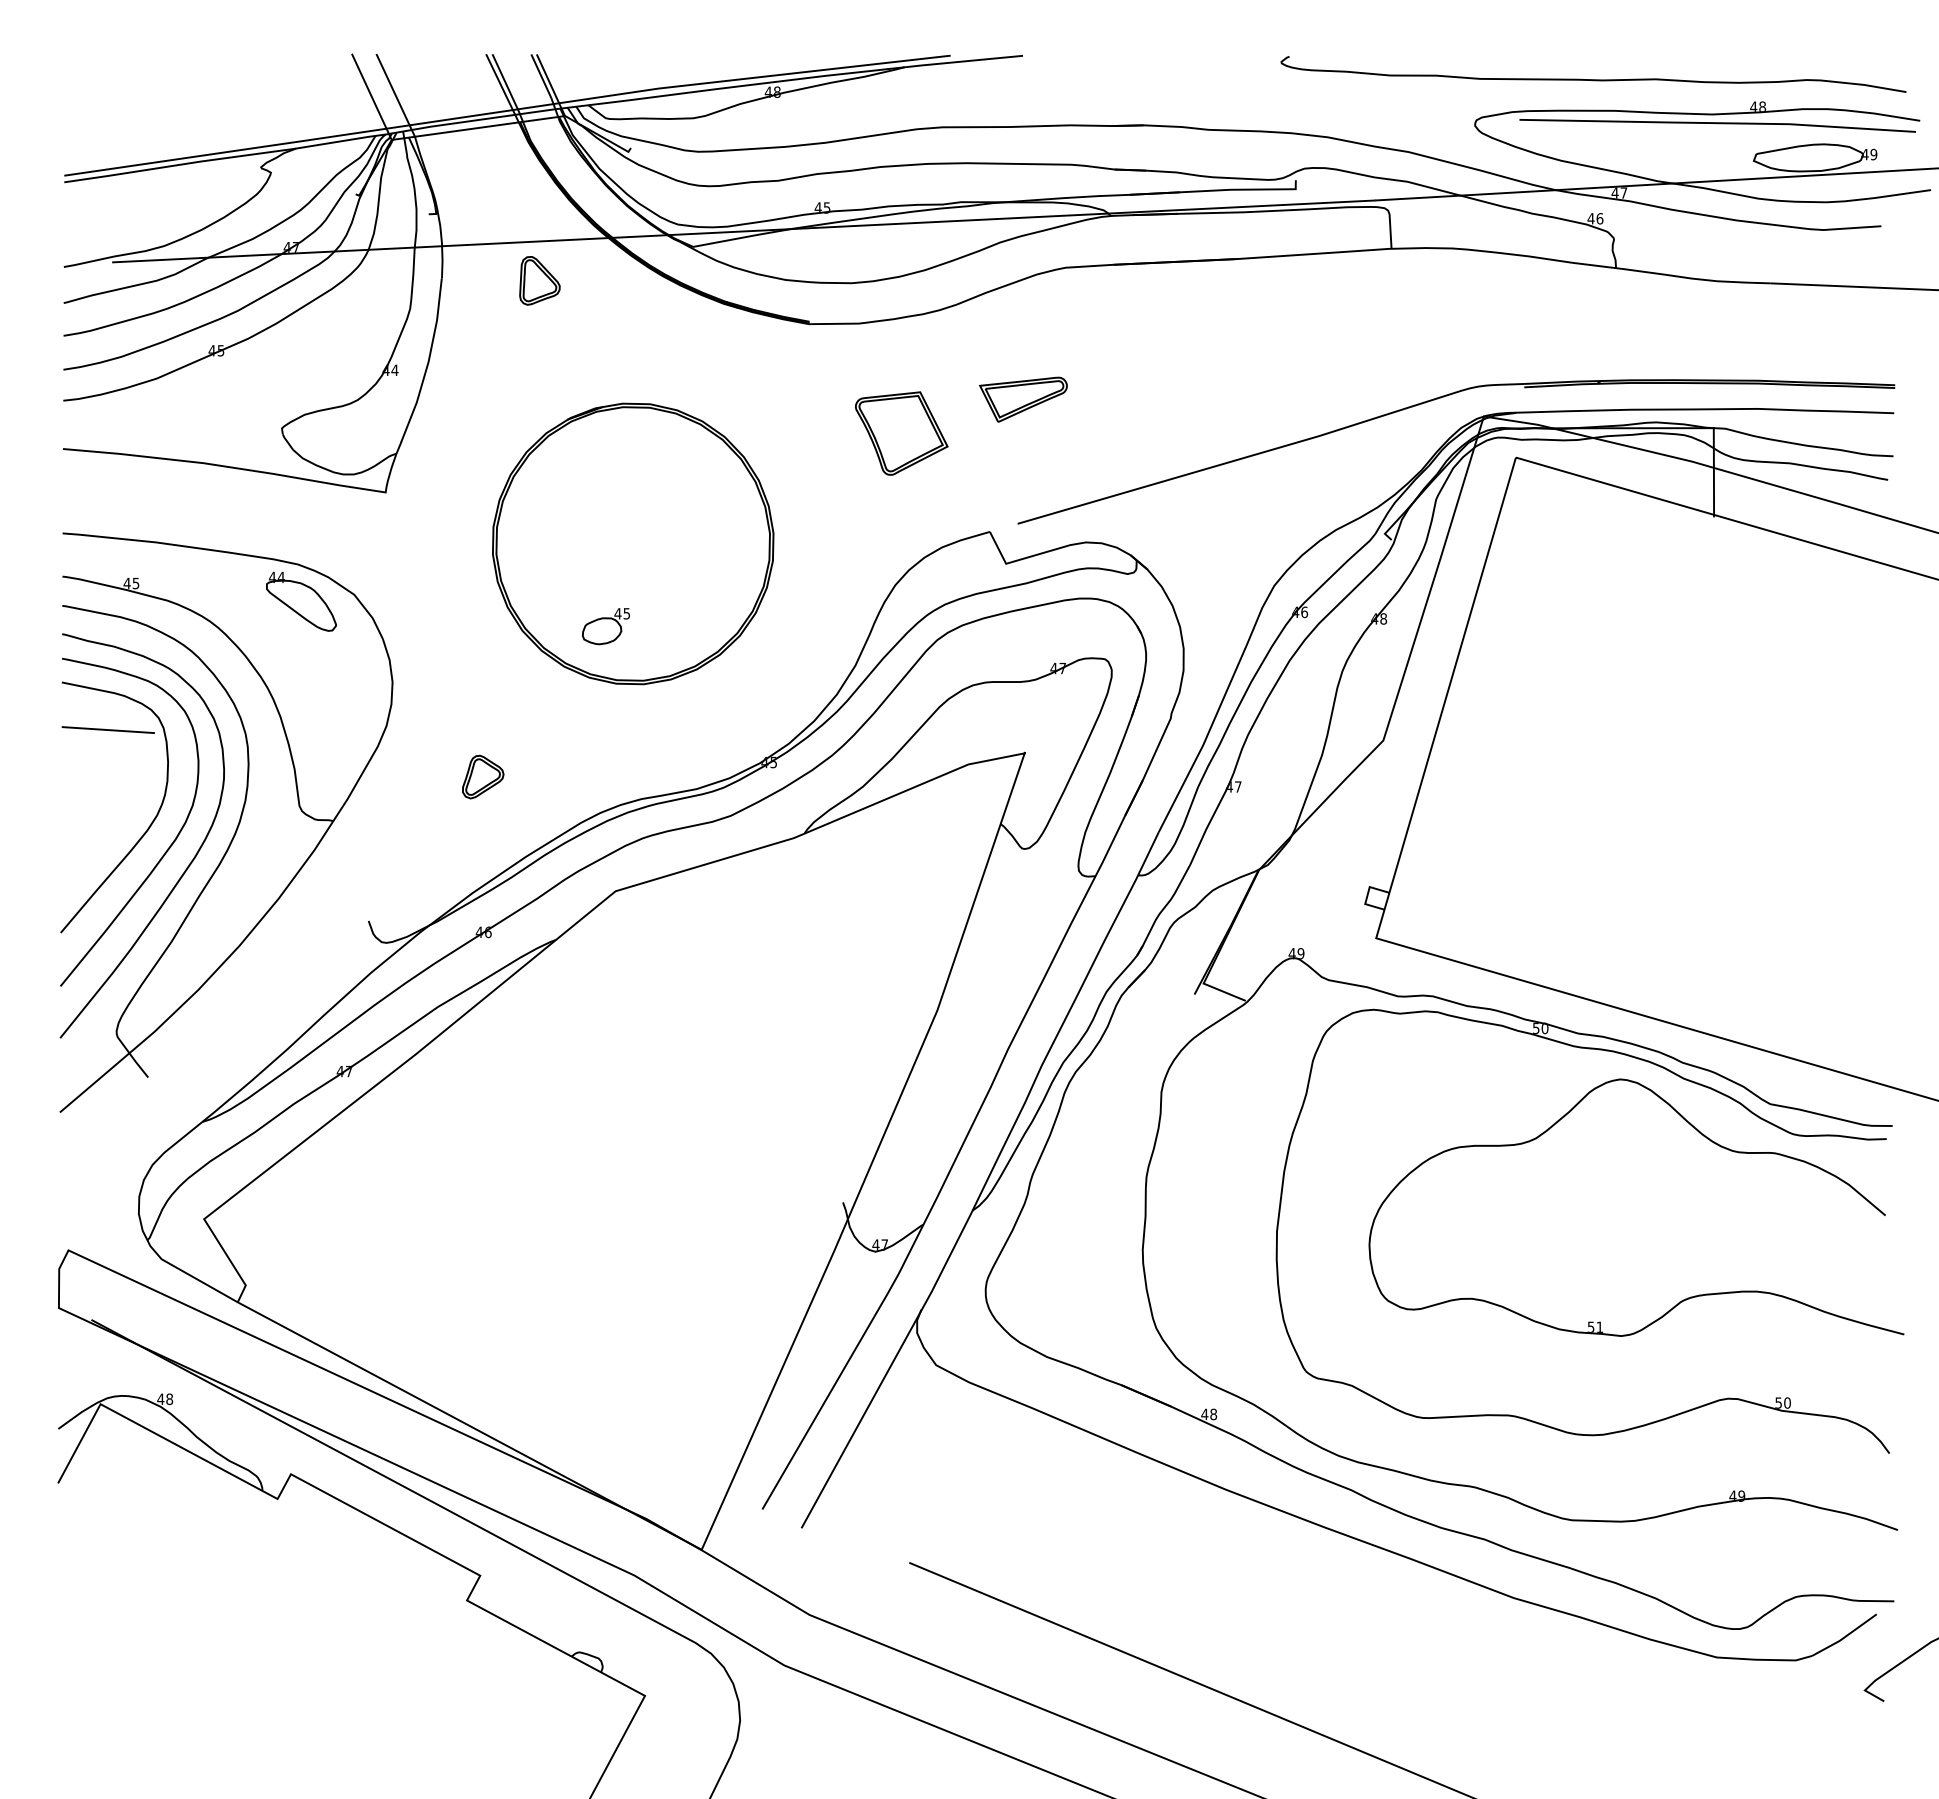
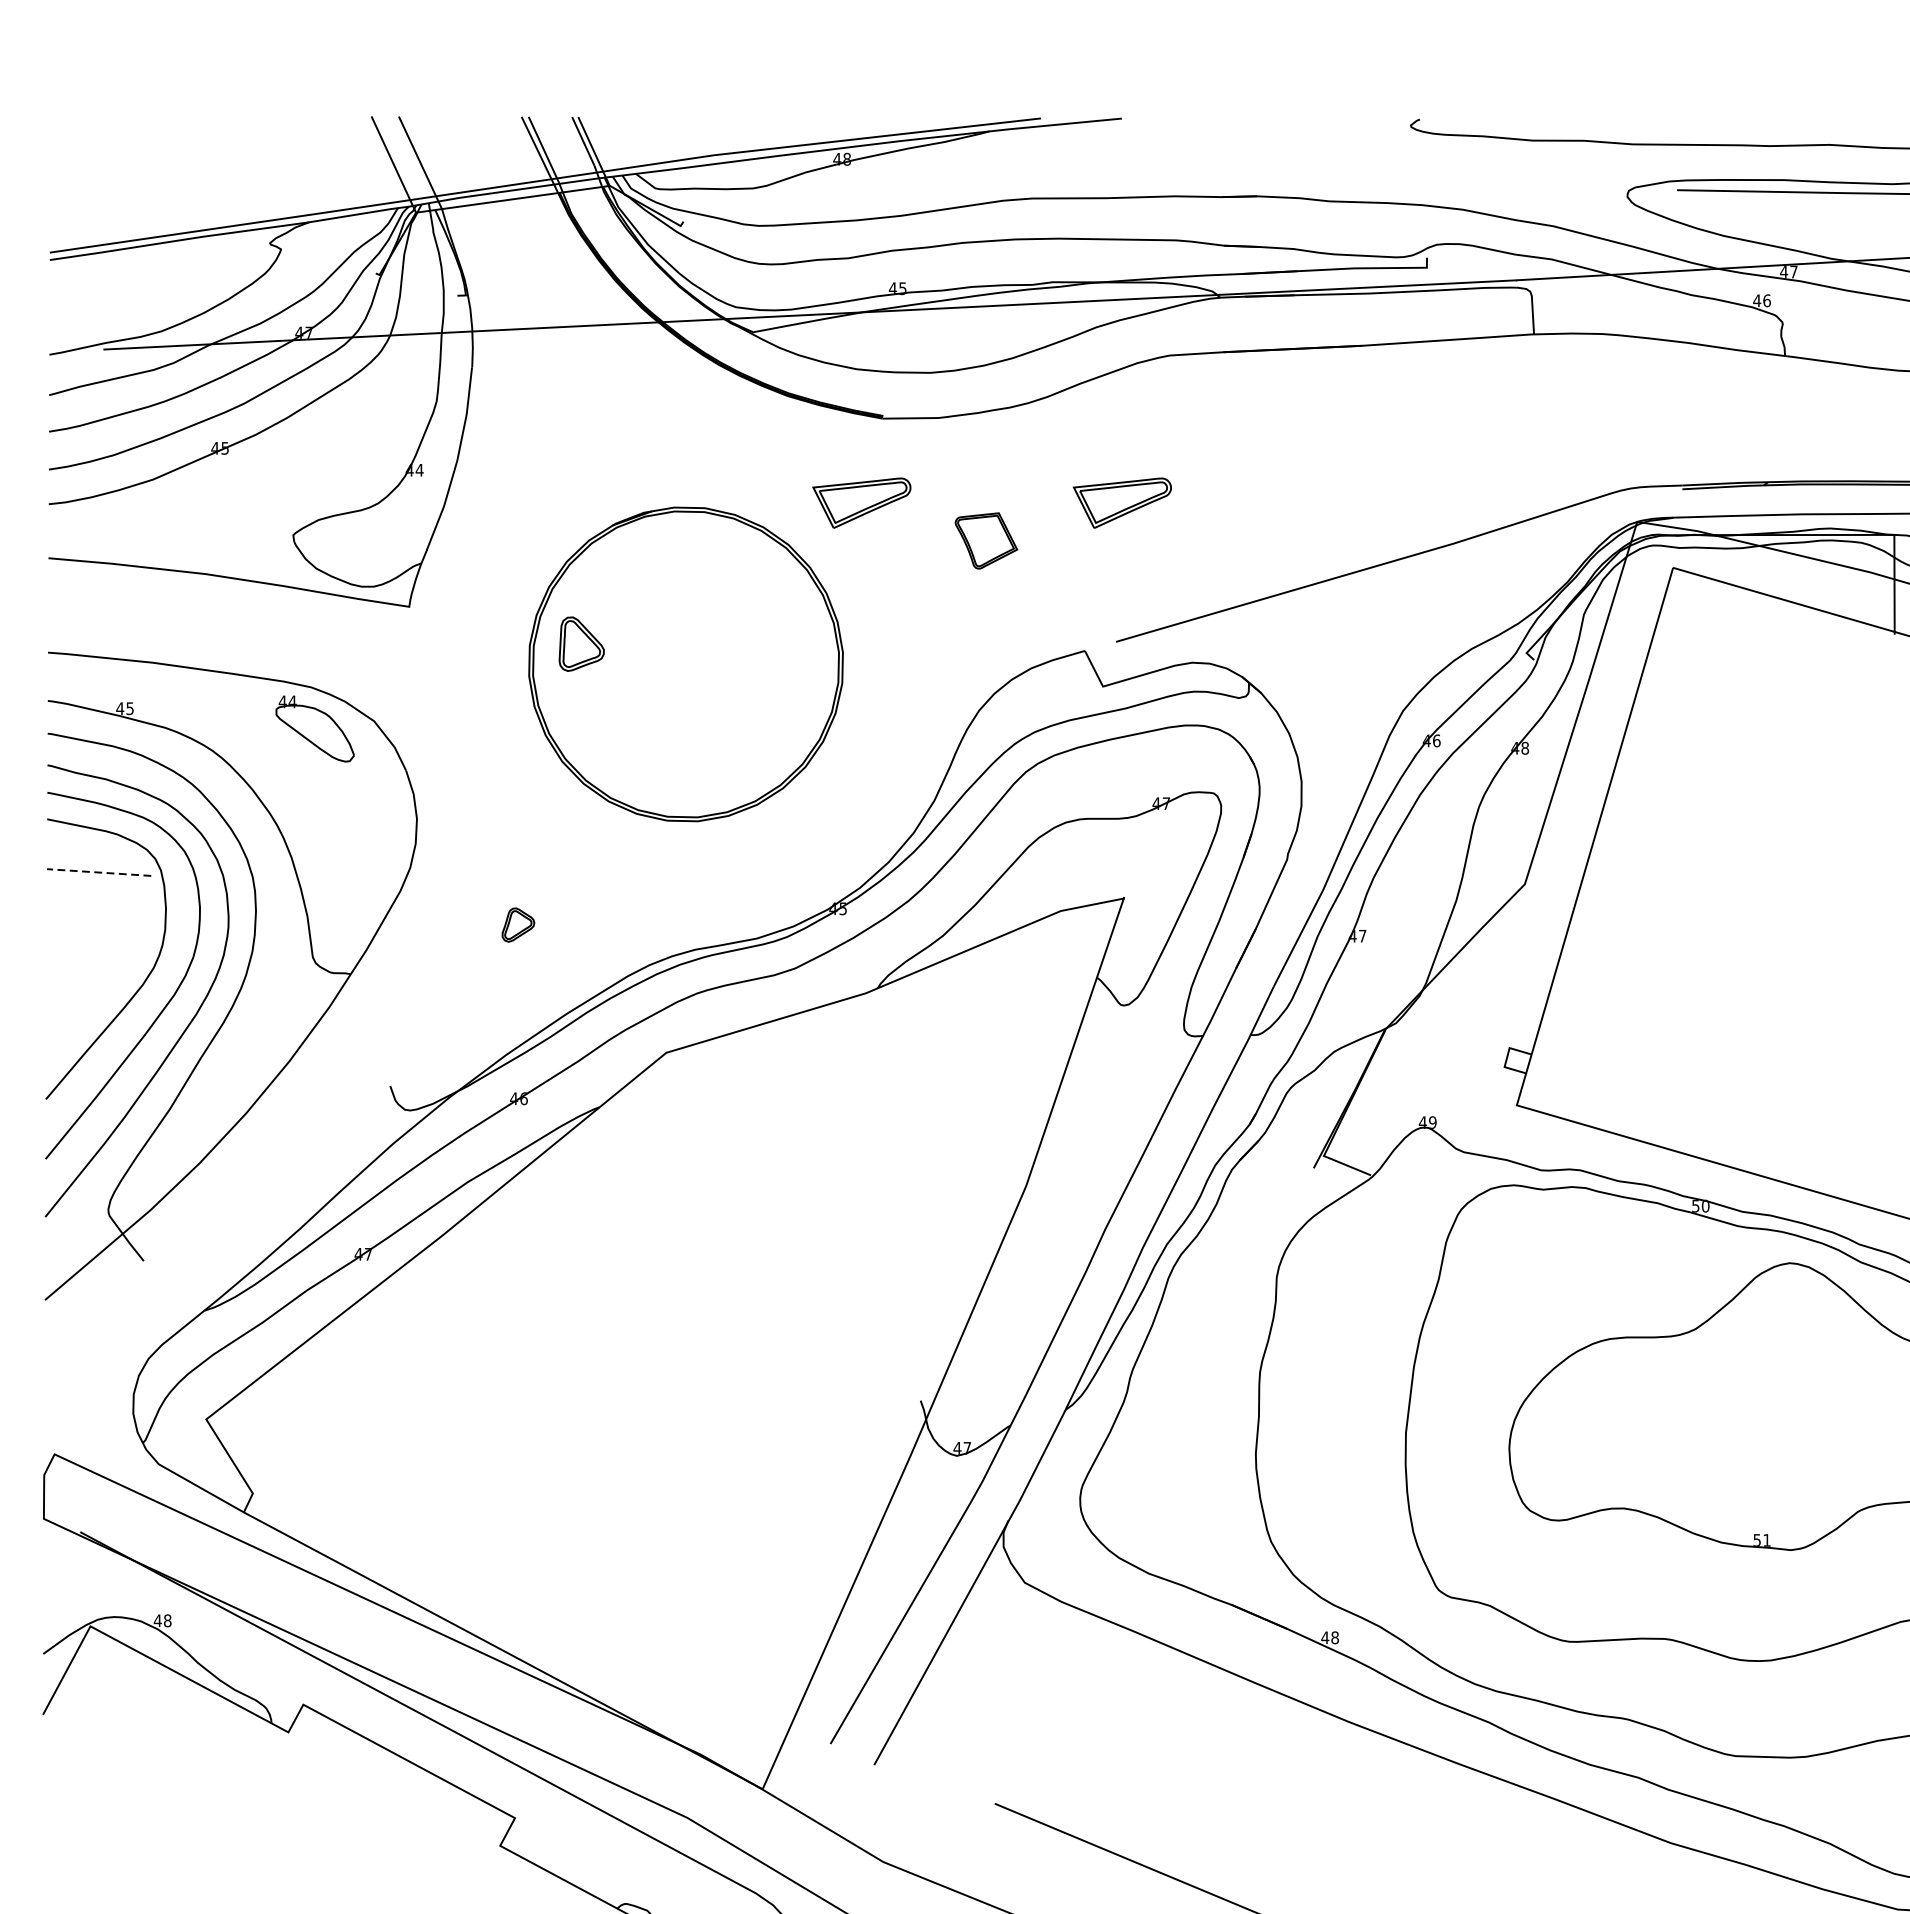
part: (539, 280) -> (581, 643), moved
part: (789, 399) -> (860, 502), added
part: (901, 433) -> (986, 540), size x0.6
part: (605, 626) -> (655, 756), removed
line: (108, 730) -> (99, 873), solid -> dashed
part: (483, 776) -> (518, 924), size x0.7

